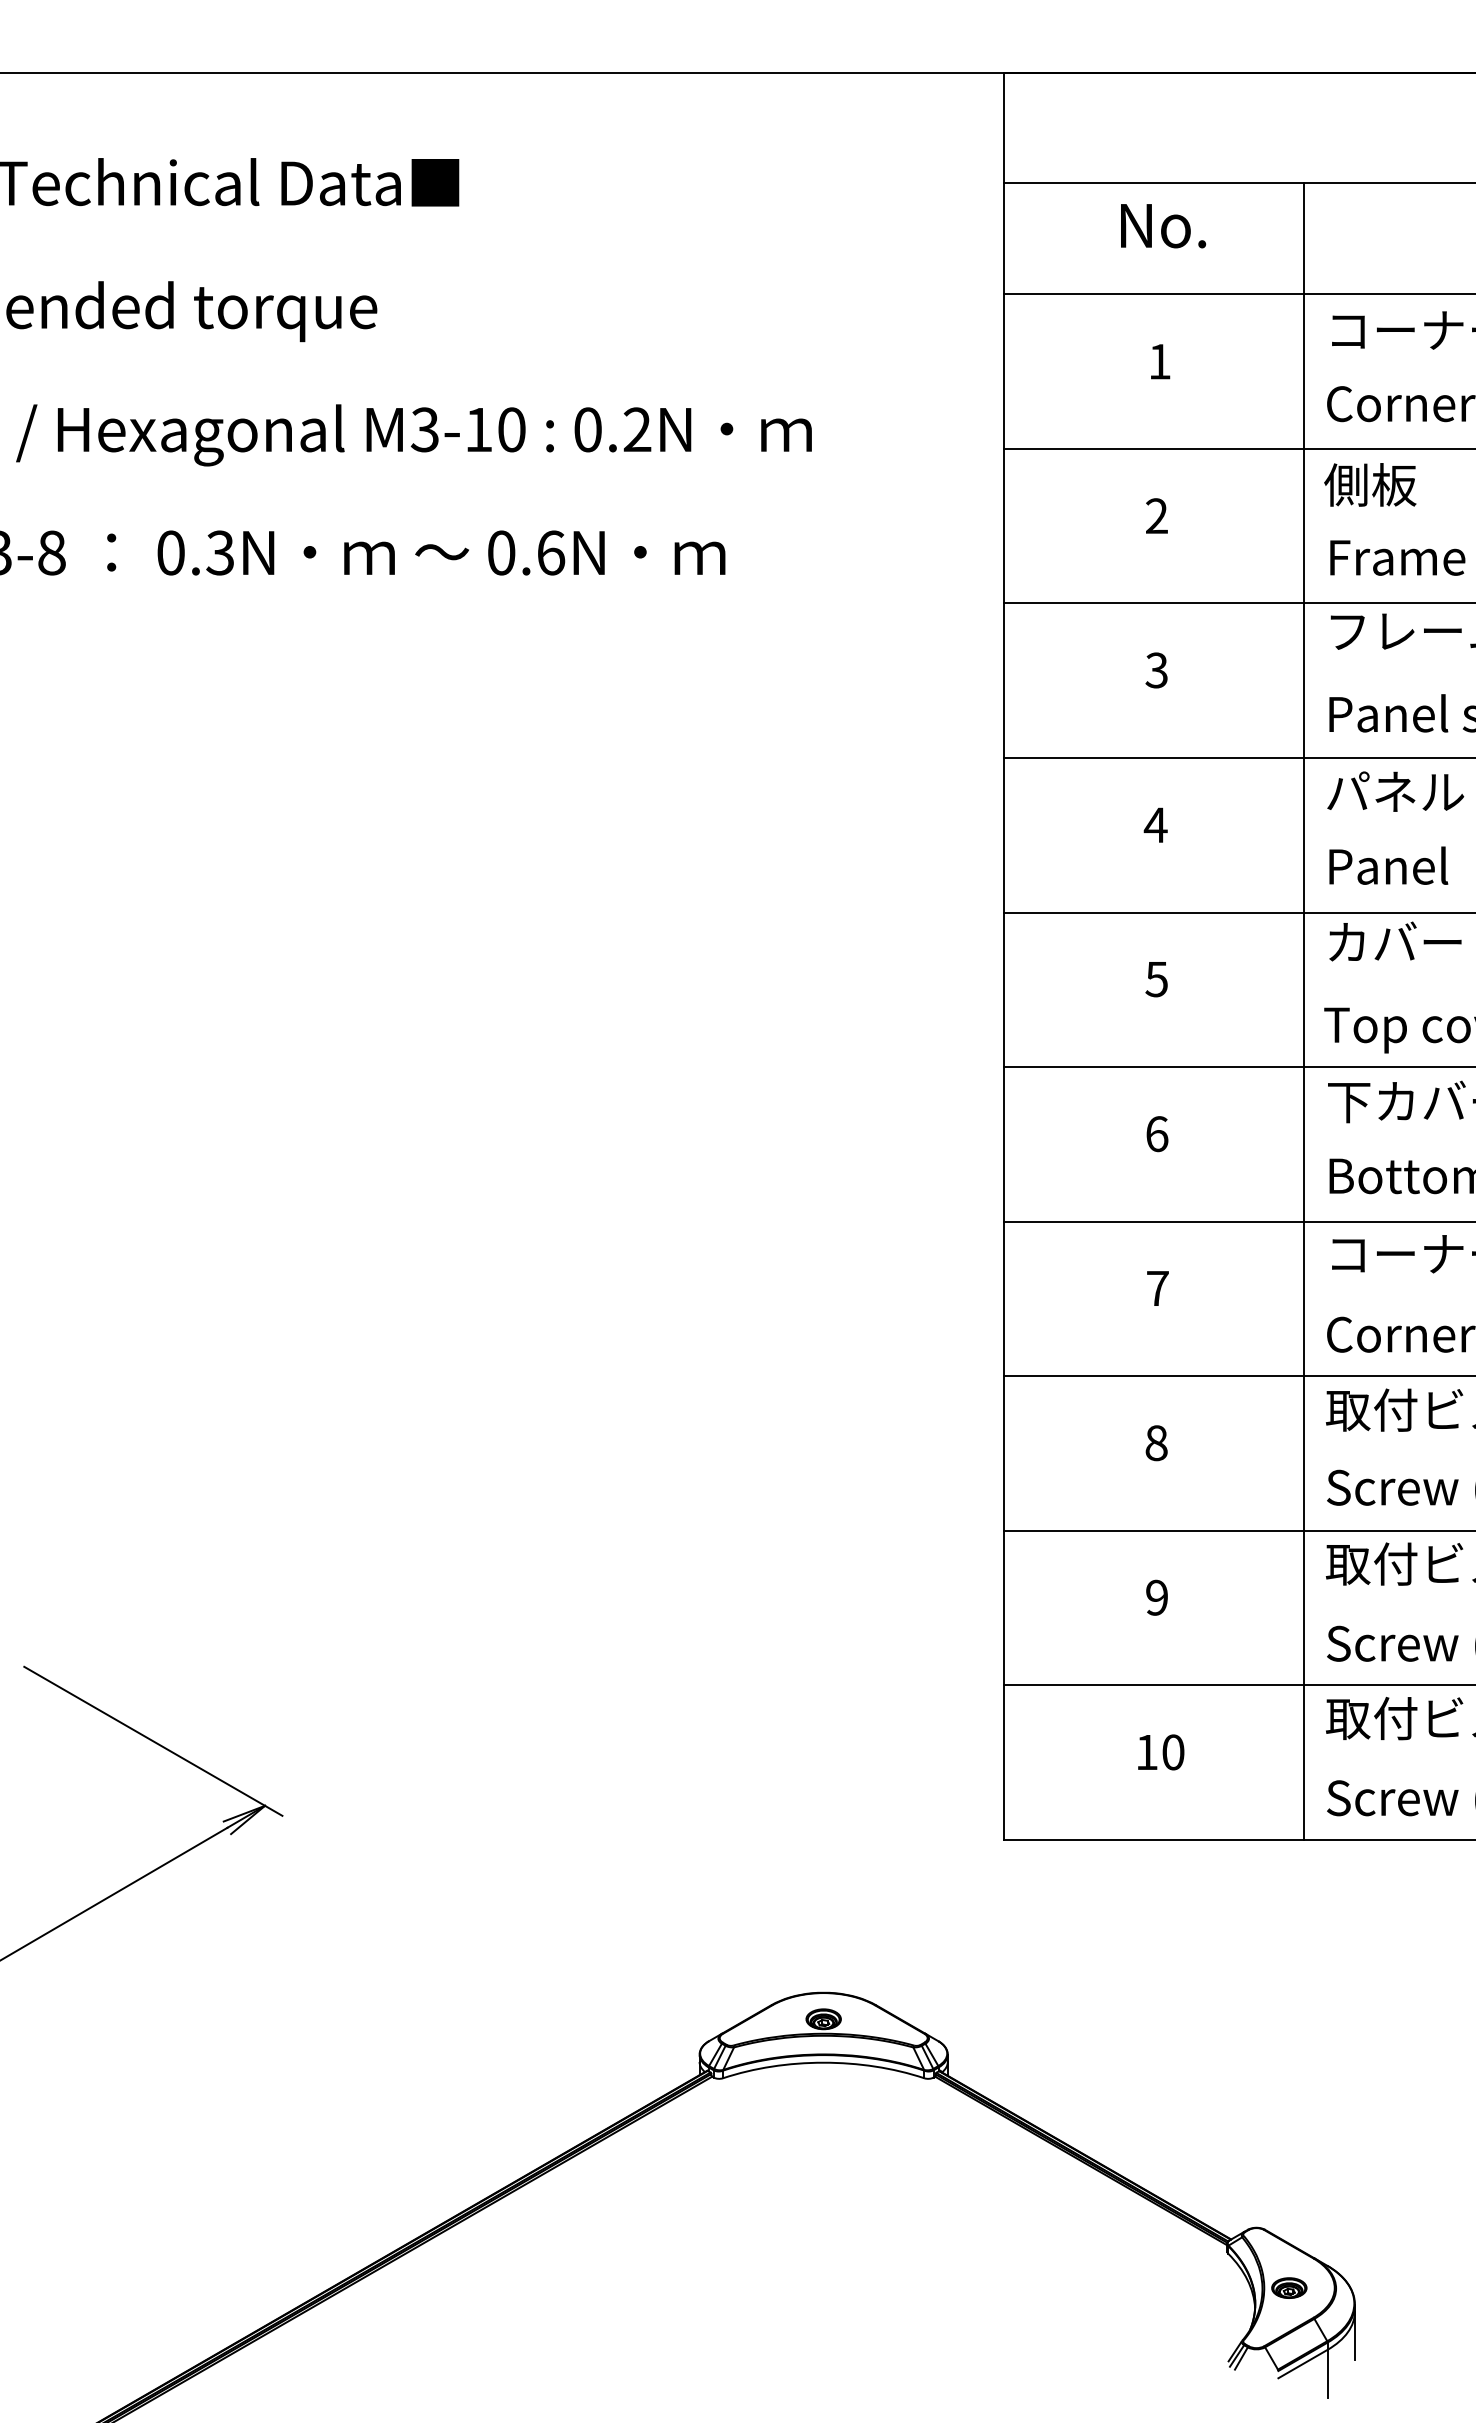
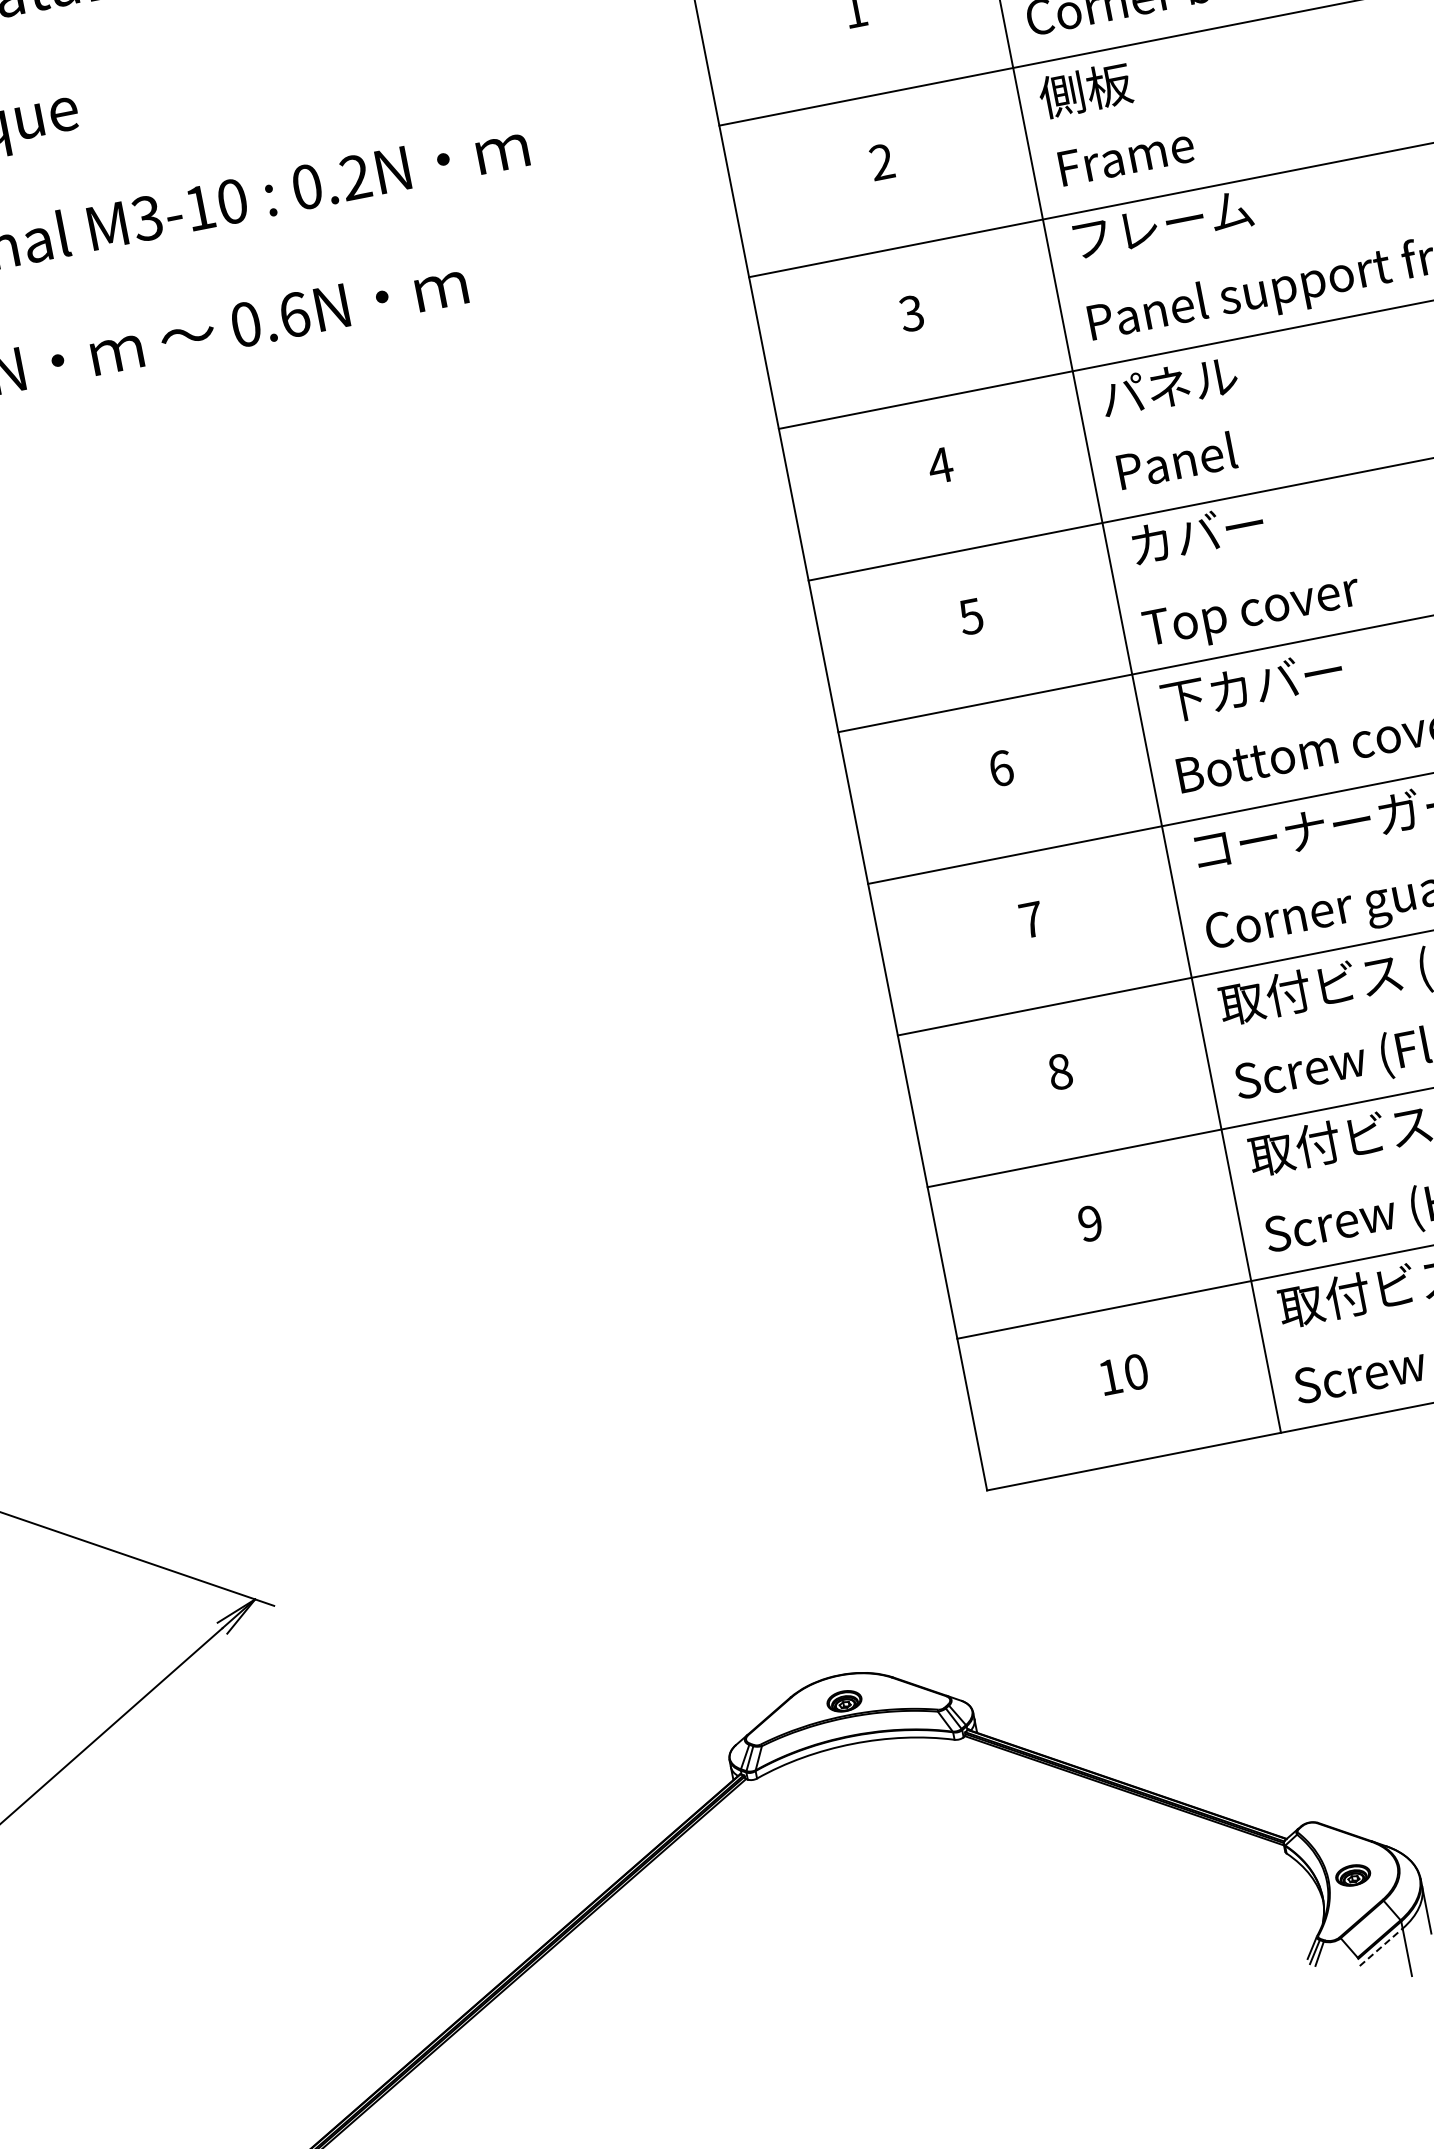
line: (1303, 2363) -> (1381, 1946), solid -> dashed

